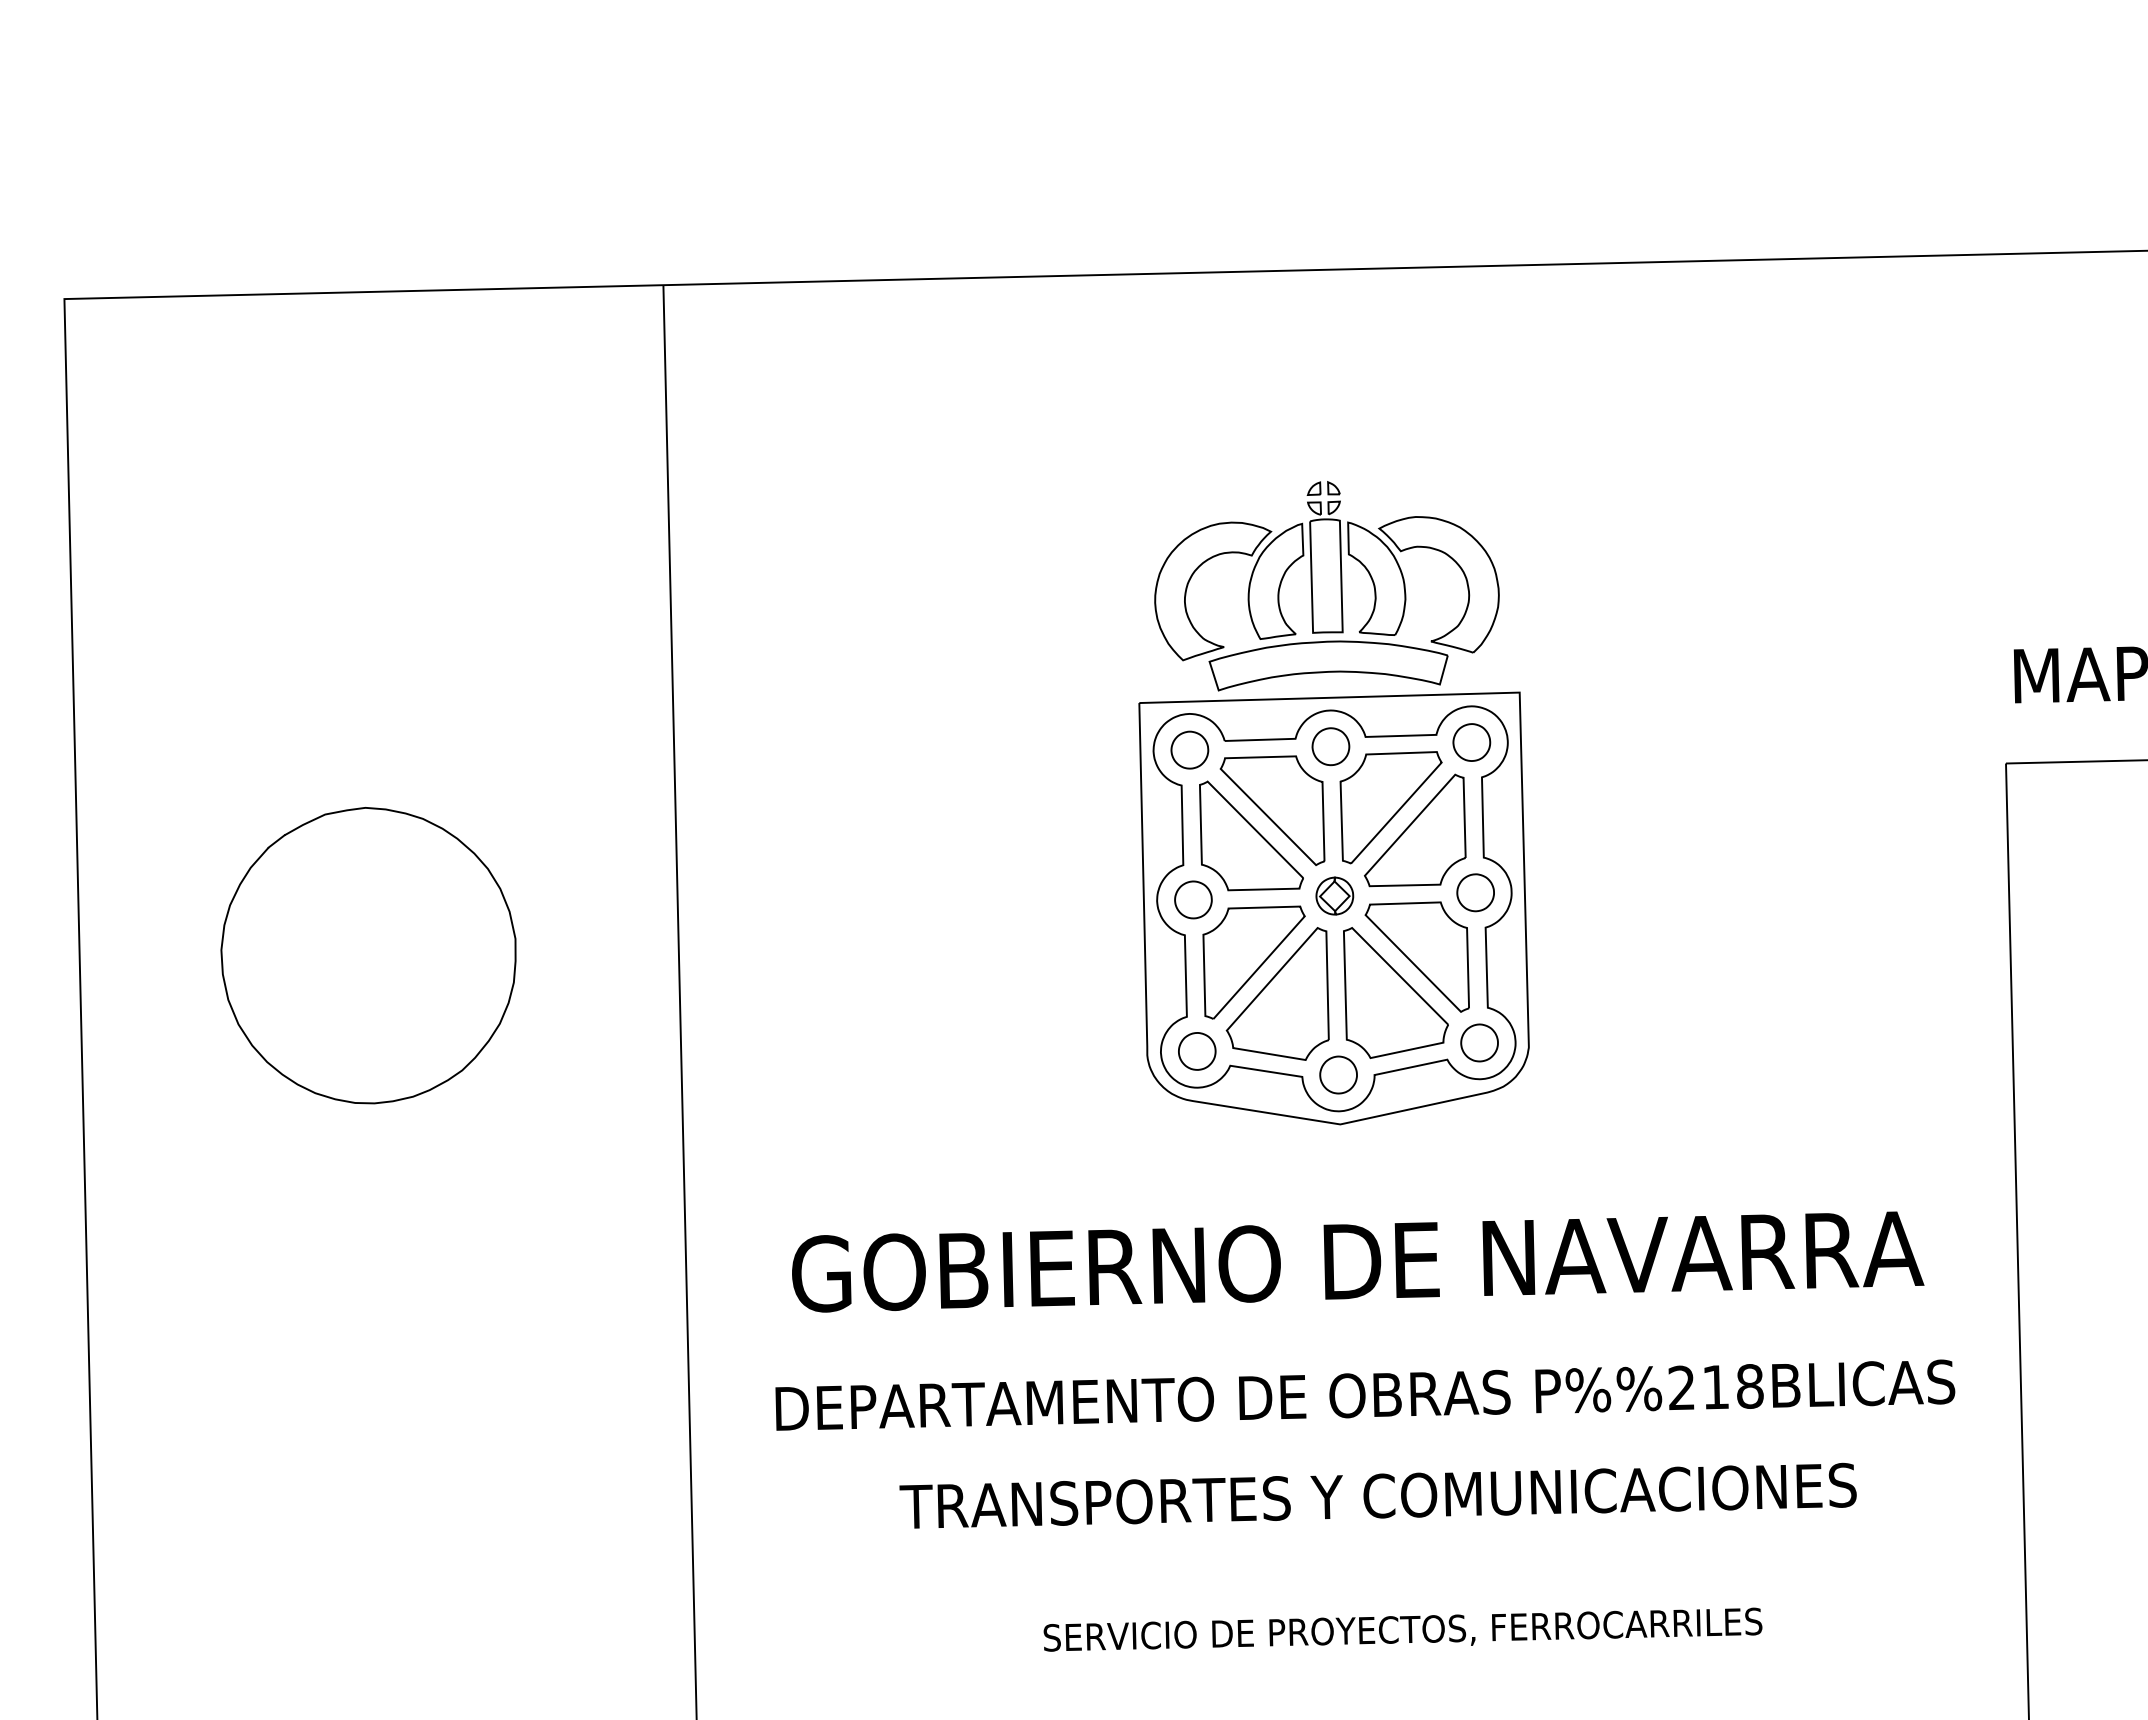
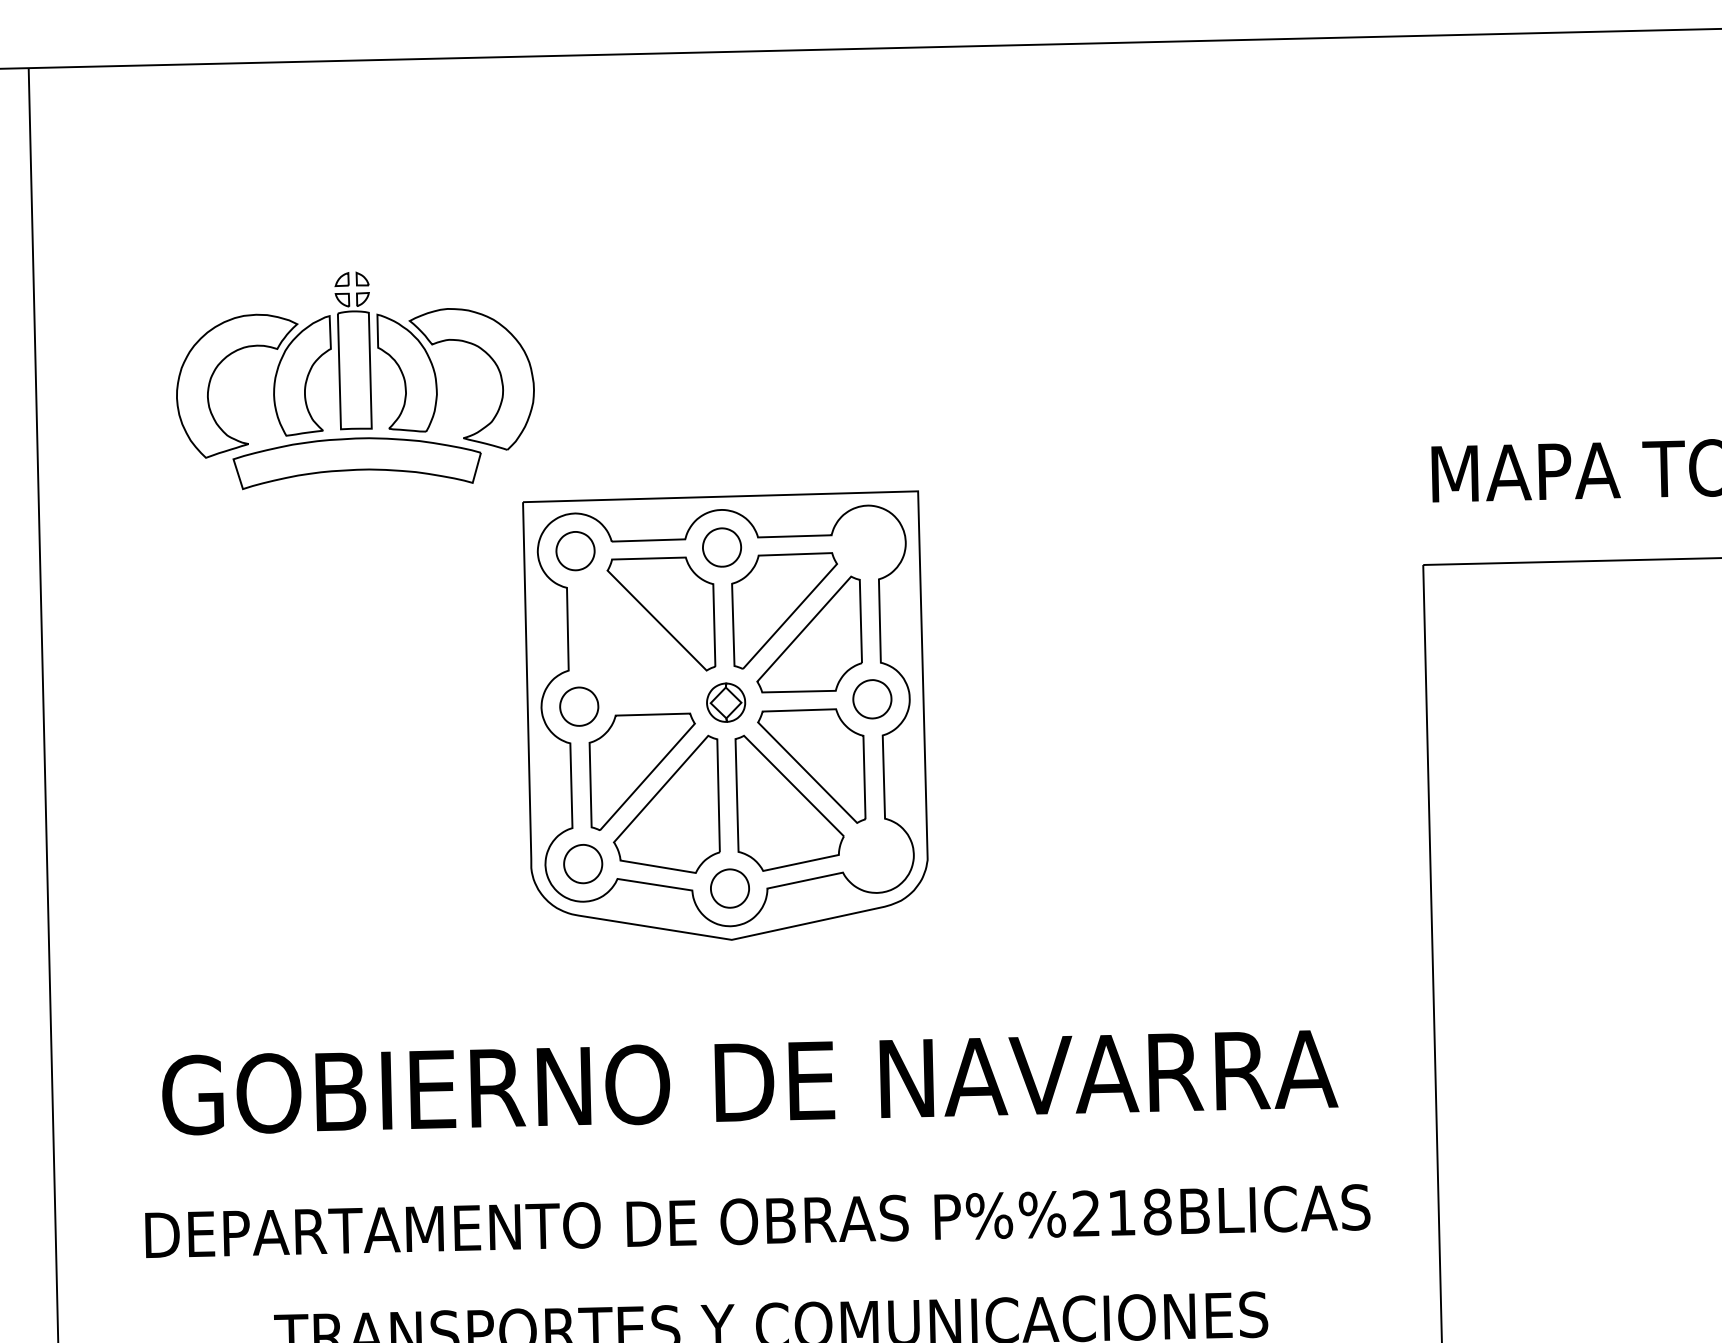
part: (1326, 586) -> (354, 381), moved
part: (1471, 742) -> (868, 543), removed
part: (1251, 835) -> (639, 639), removed
part: (1479, 1042) -> (876, 854), removed

